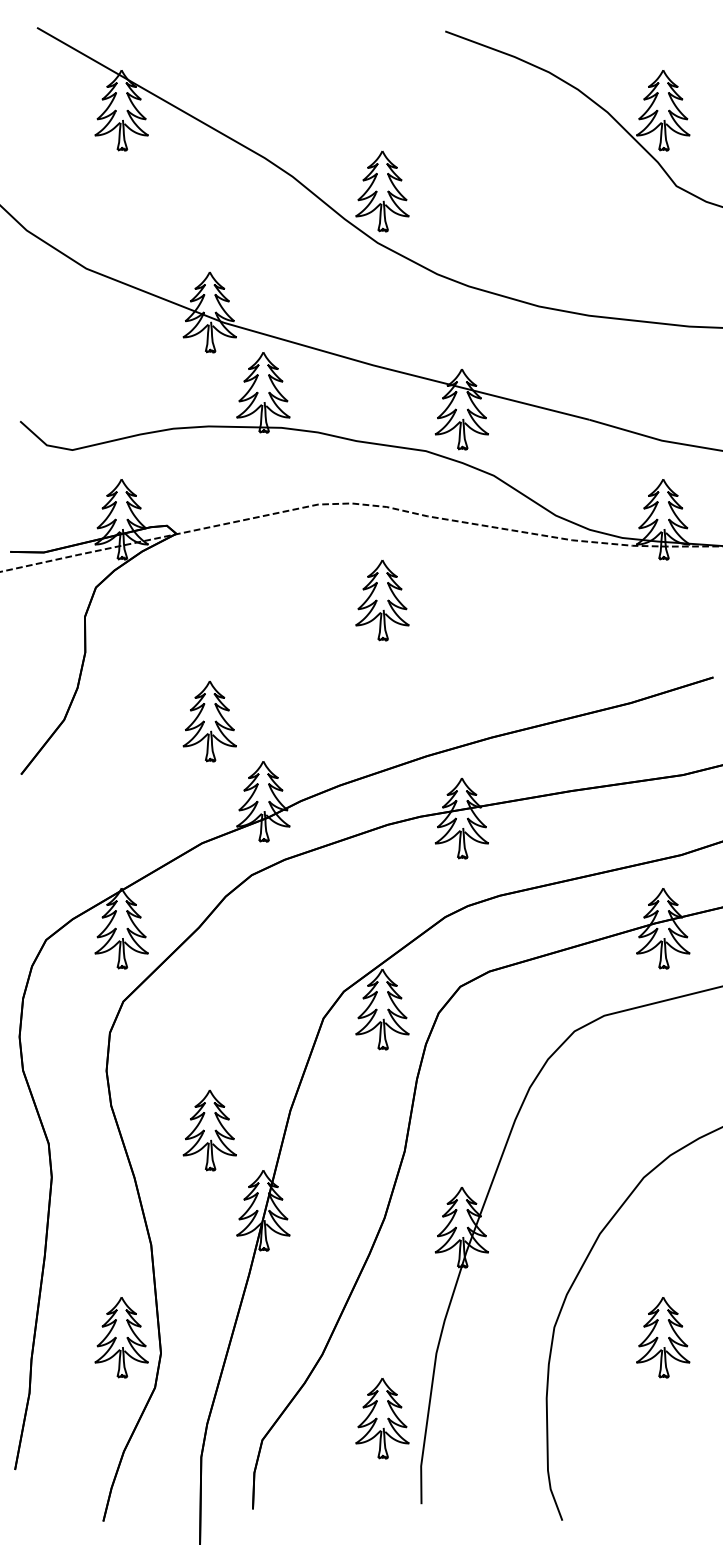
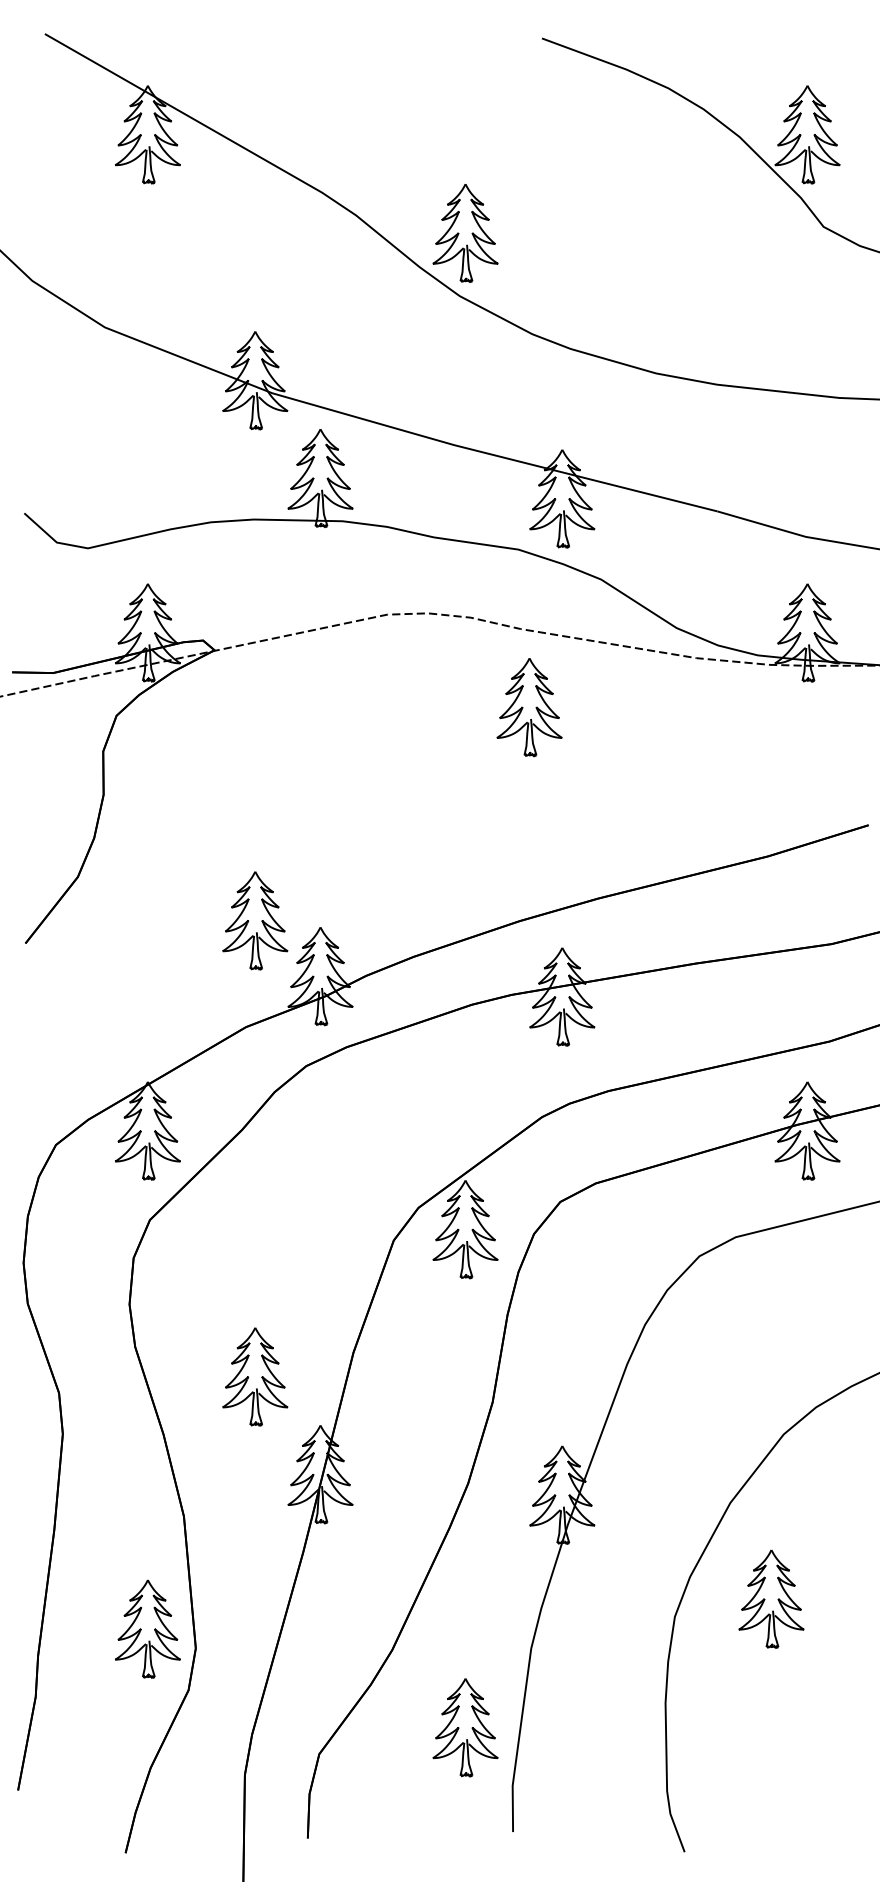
part: (382, 600) -> (529, 707), moved
part: (210, 721) -> (255, 920), moved
part: (663, 1337) -> (771, 1598), moved

